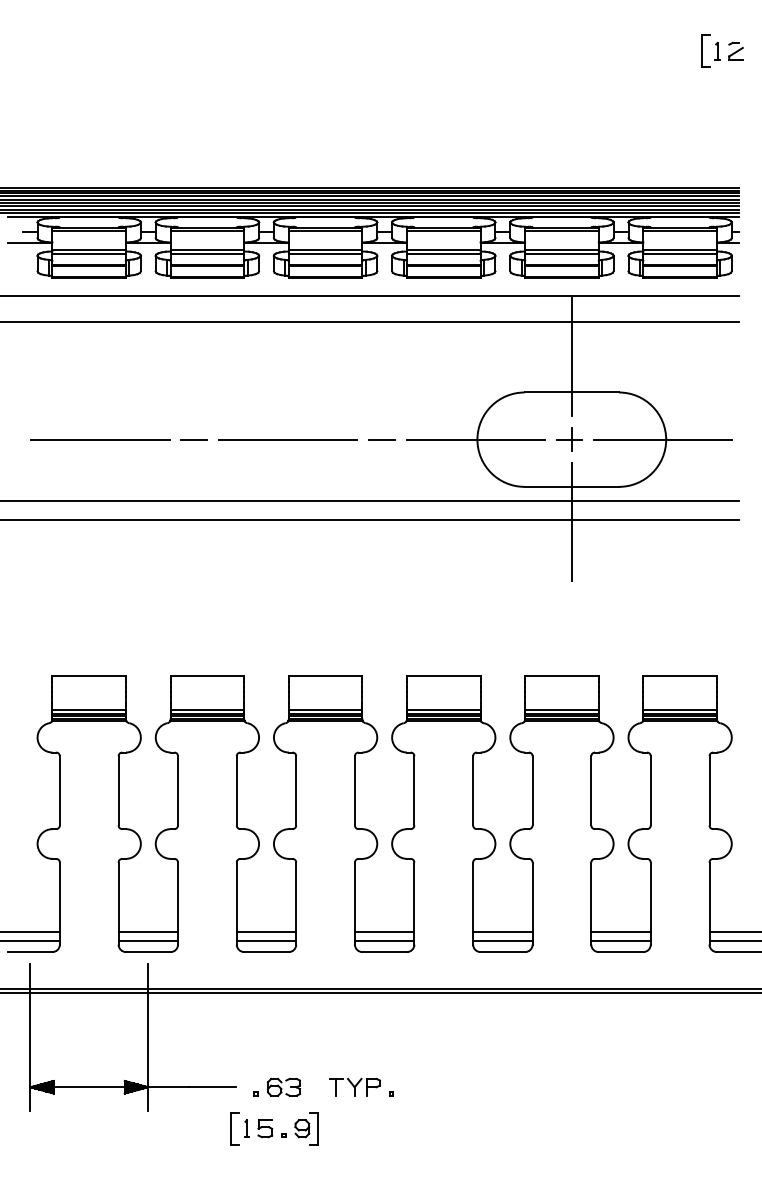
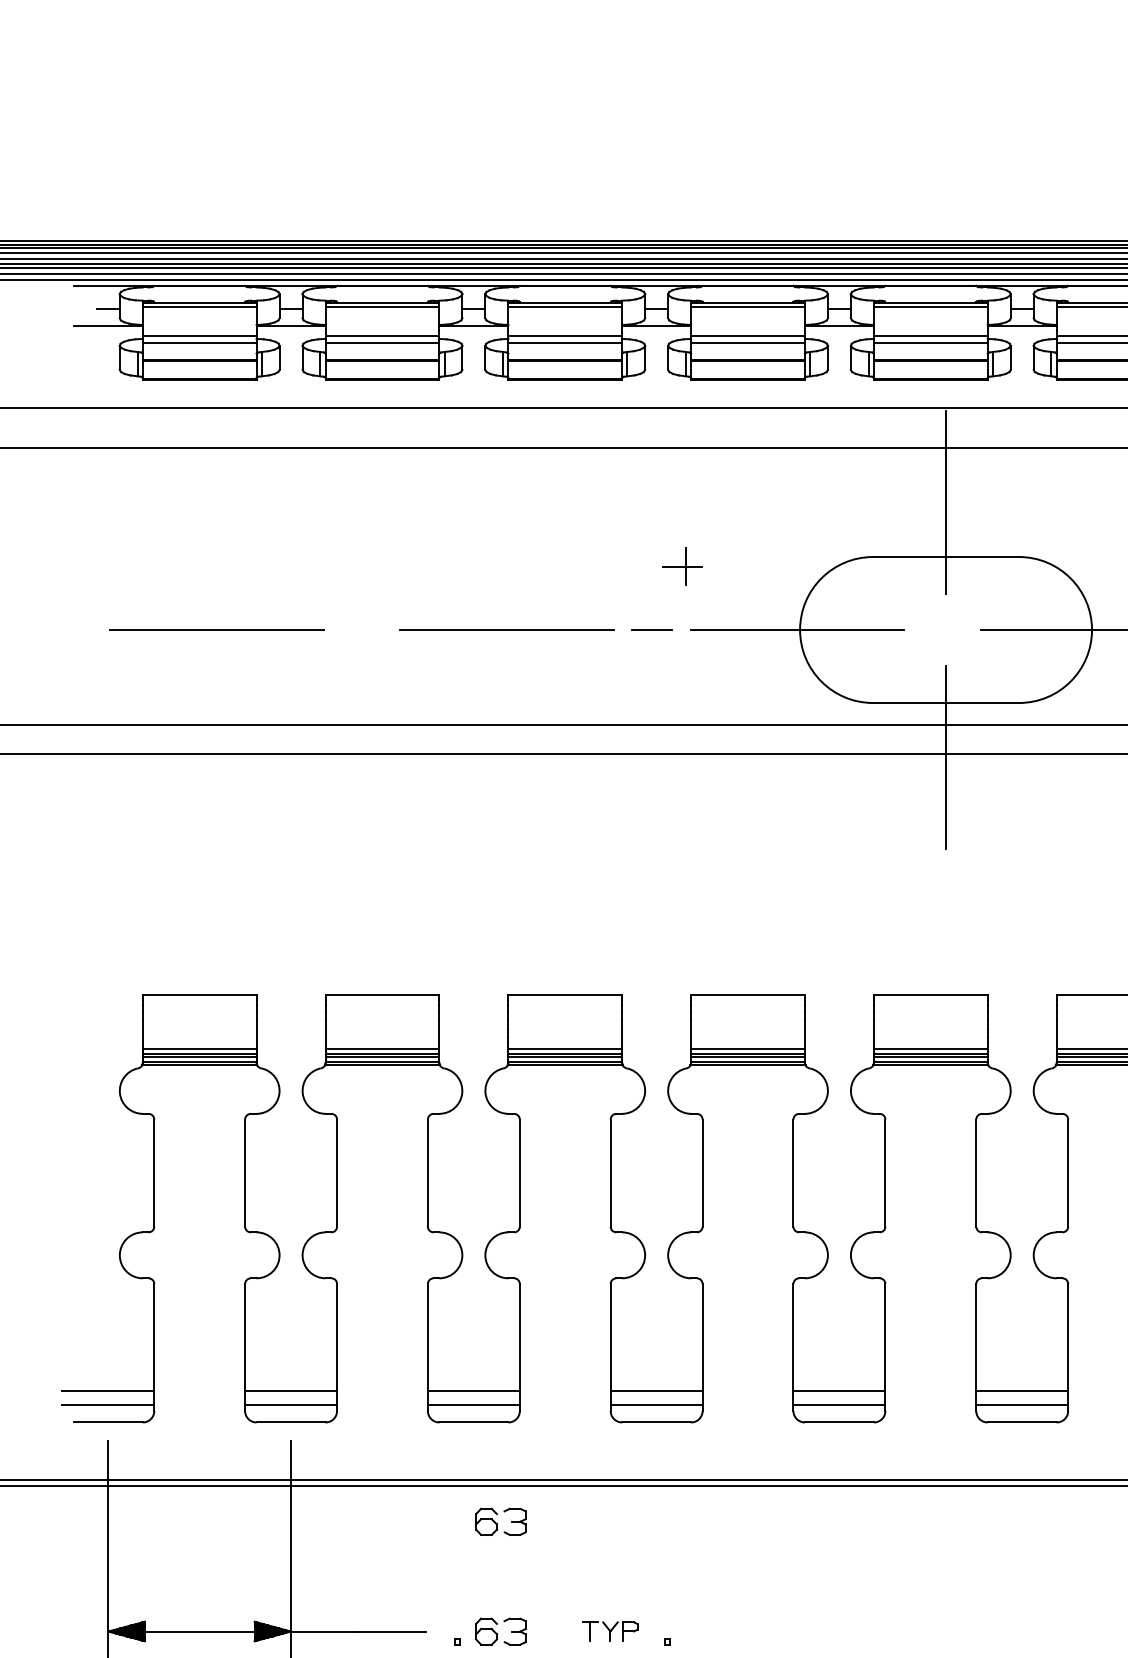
line: (194, 439) -> (362, 629), removed
part: (569, 439) -> (682, 566), moved
part: (283, 1015) -> (500, 1520), added
part: (354, 1086) -> (609, 1630), size x0.7

